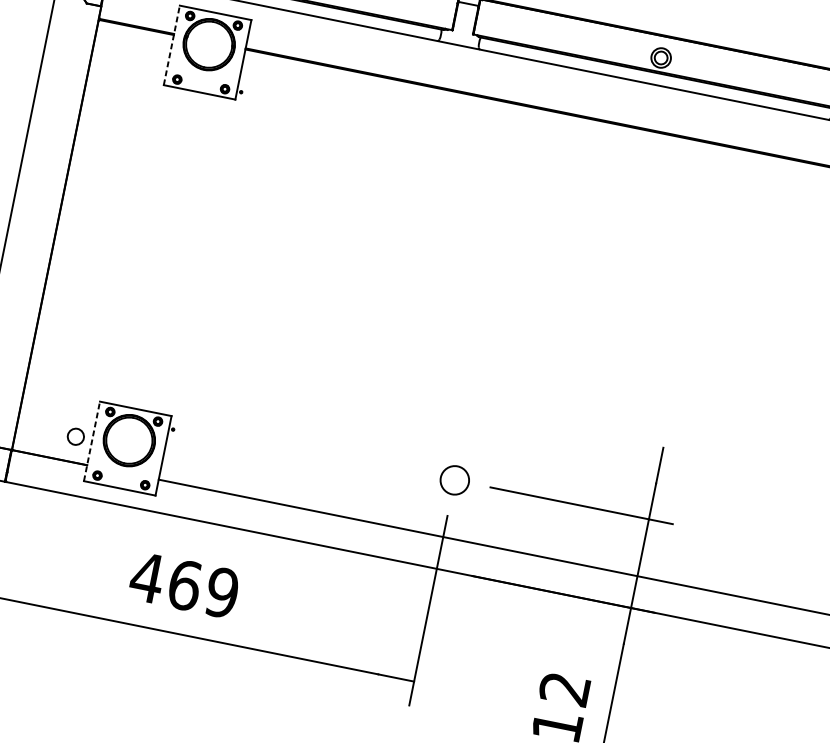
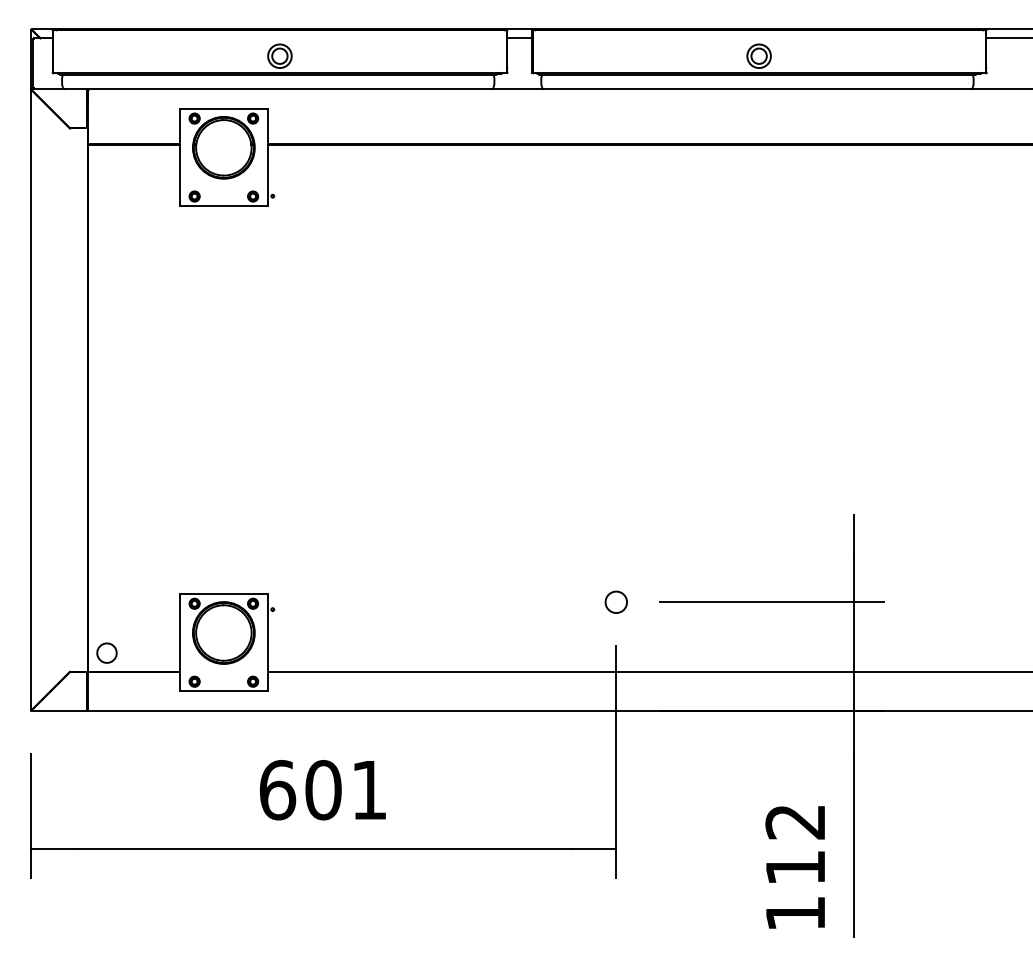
line: (172, 45) -> (180, 157), dashed -> solid
circle: (75, 436) -> (106, 652), moved
line: (92, 441) -> (180, 642), dashed -> solid
circle: (454, 479) -> (615, 601), size x0.62
text: (183, 585) -> (322, 790), 469 -> 601

